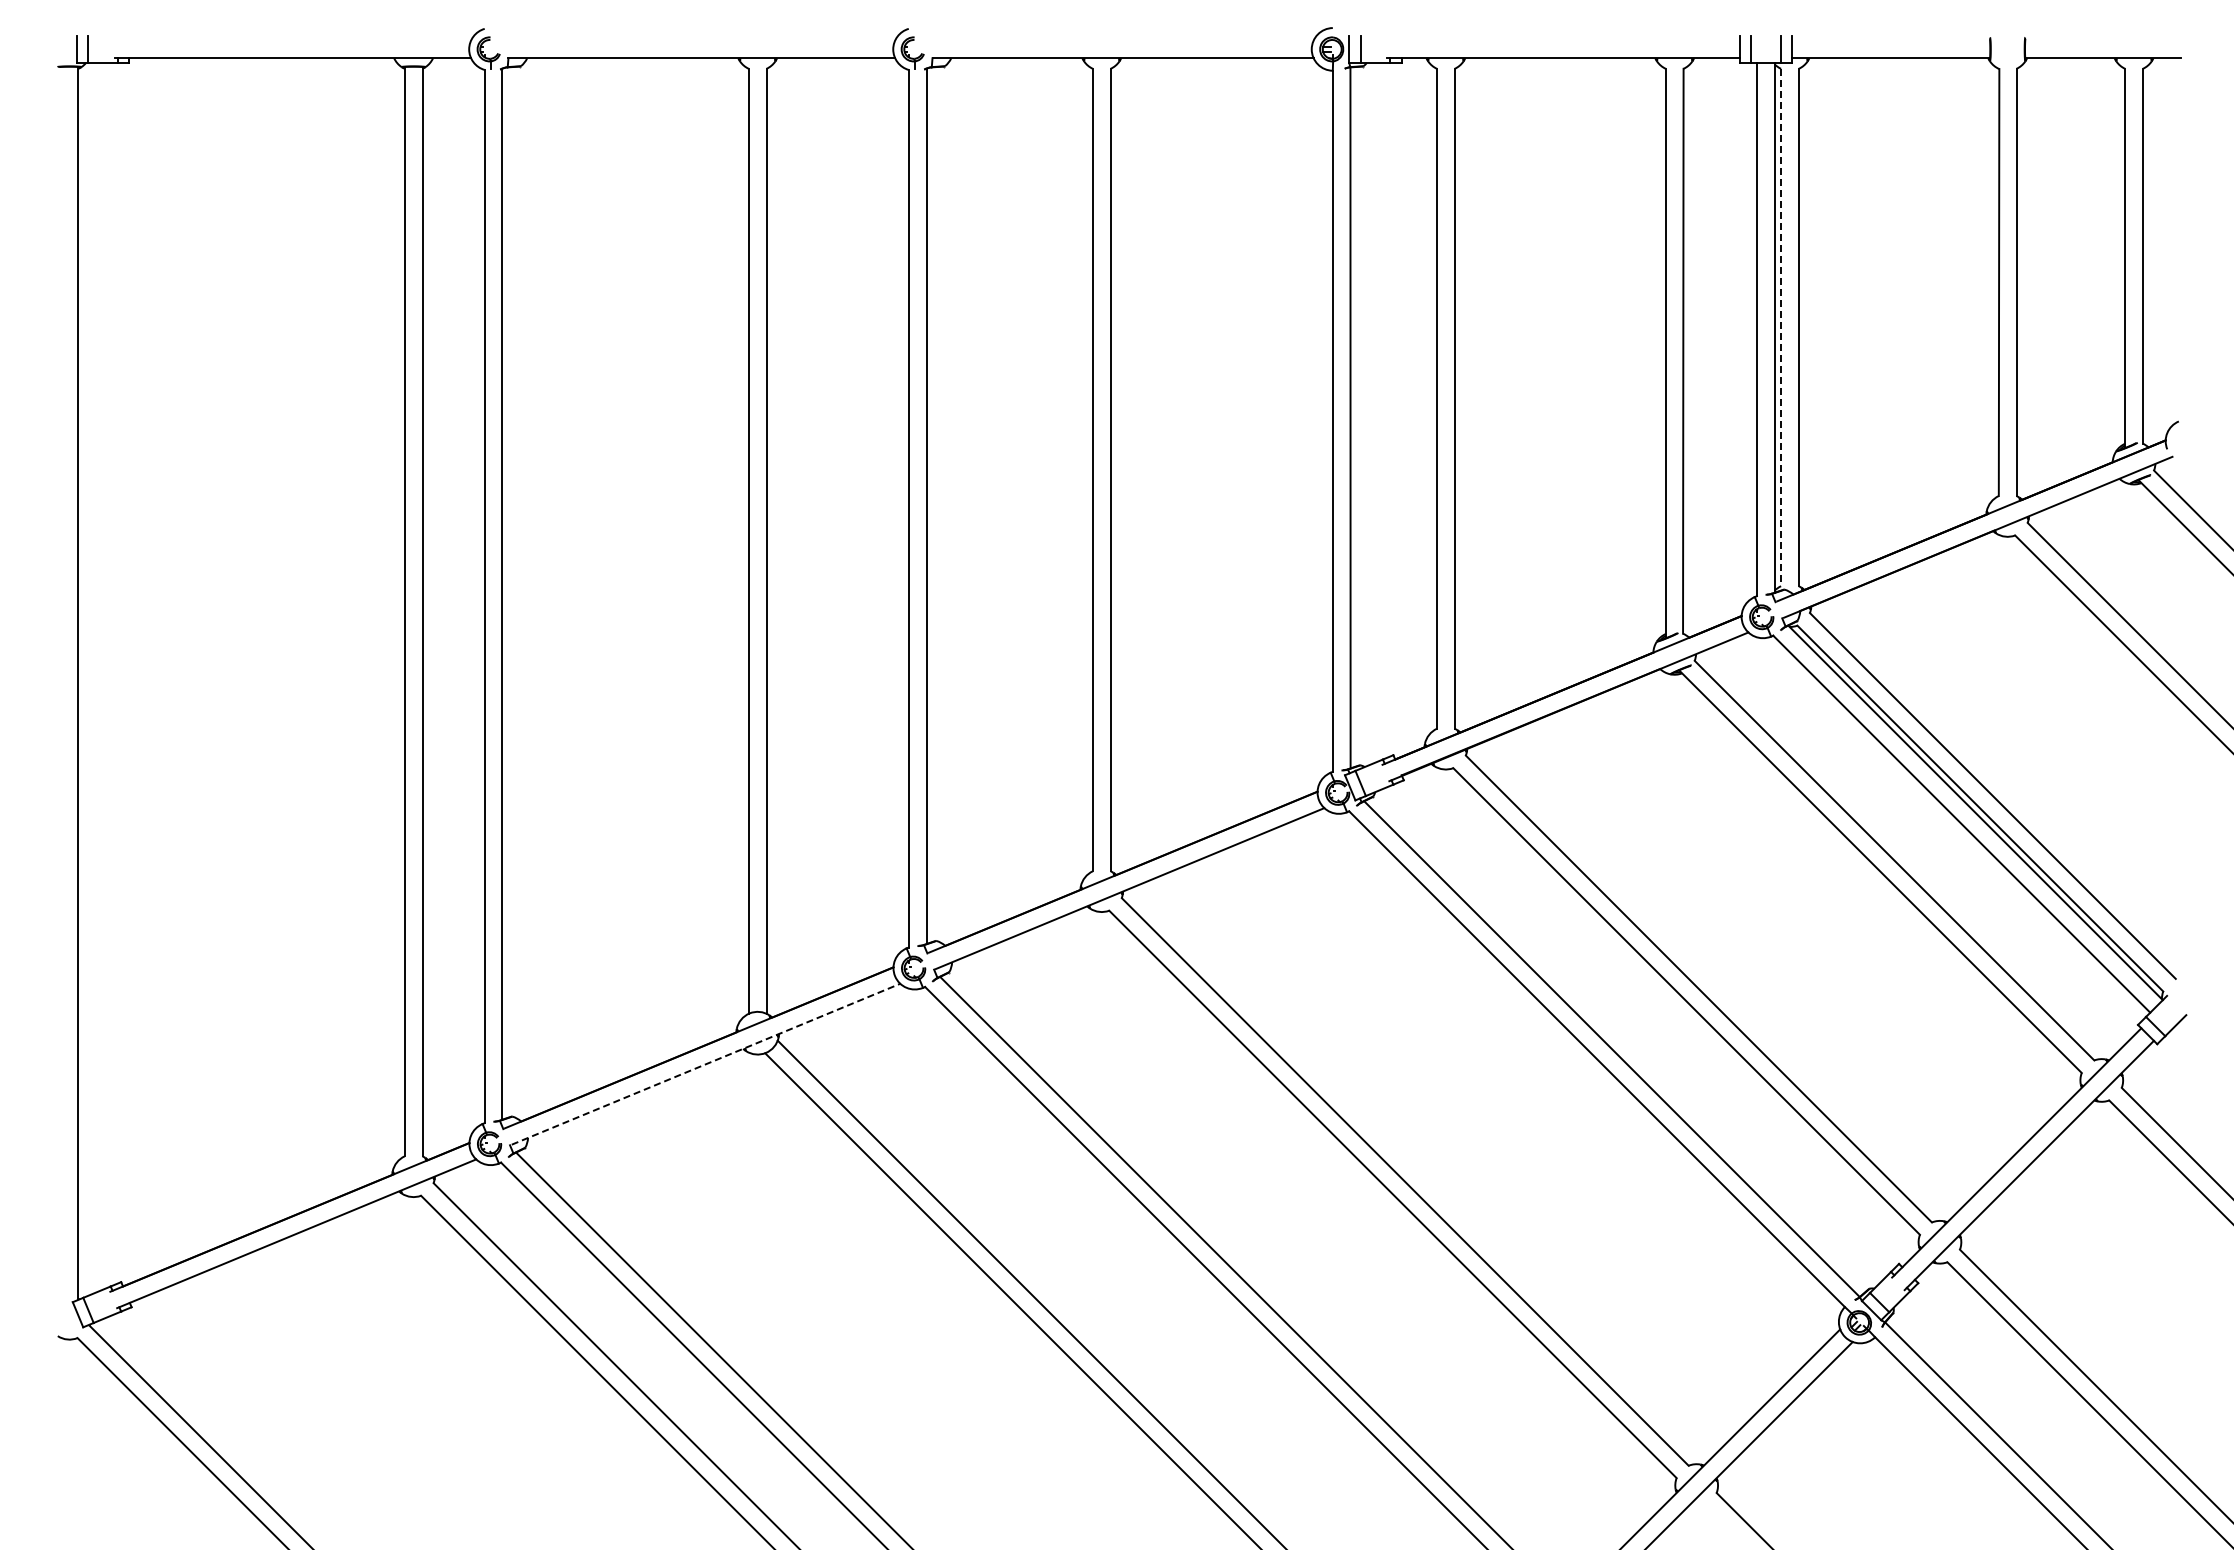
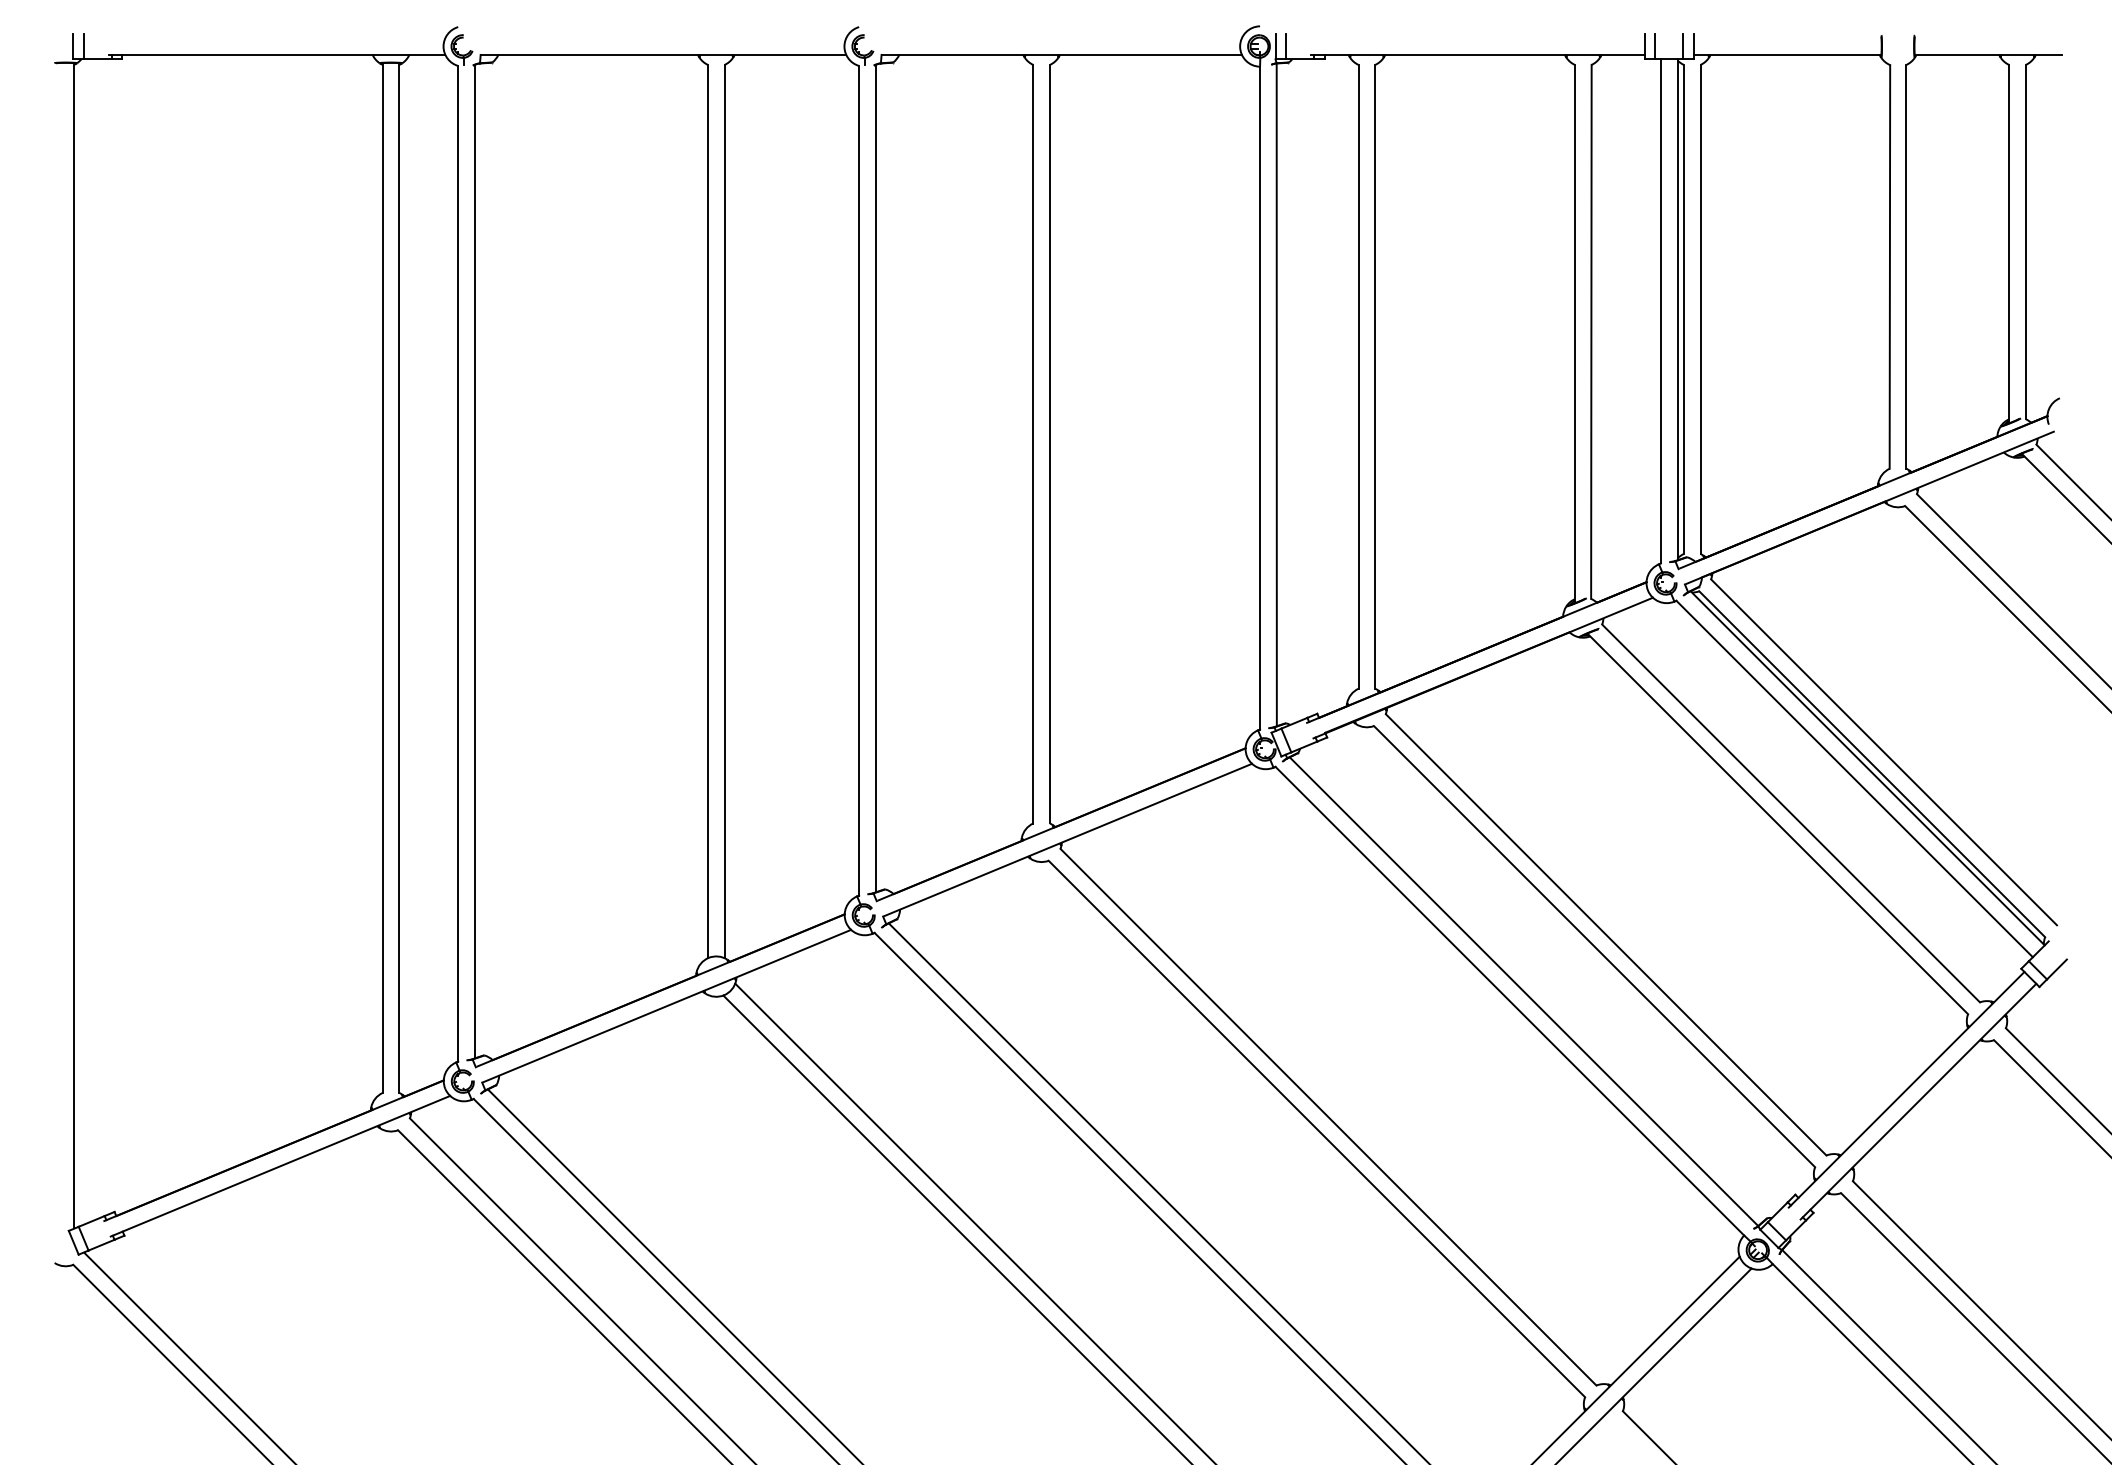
line: (1781, 327) -> (1684, 309), dashed -> solid
line: (706, 1064) -> (667, 1006), dashed -> solid

